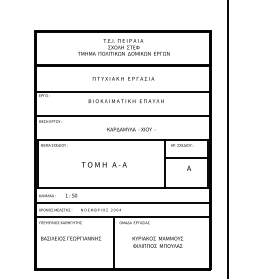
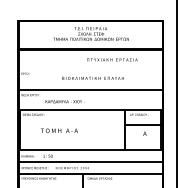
text: (123, 78) -> (112, 59), moved
line: (123, 92) -> (90, 71), removed
text: (131, 129) -> (65, 101), moved
text: (103, 164) -> (58, 130), moved

